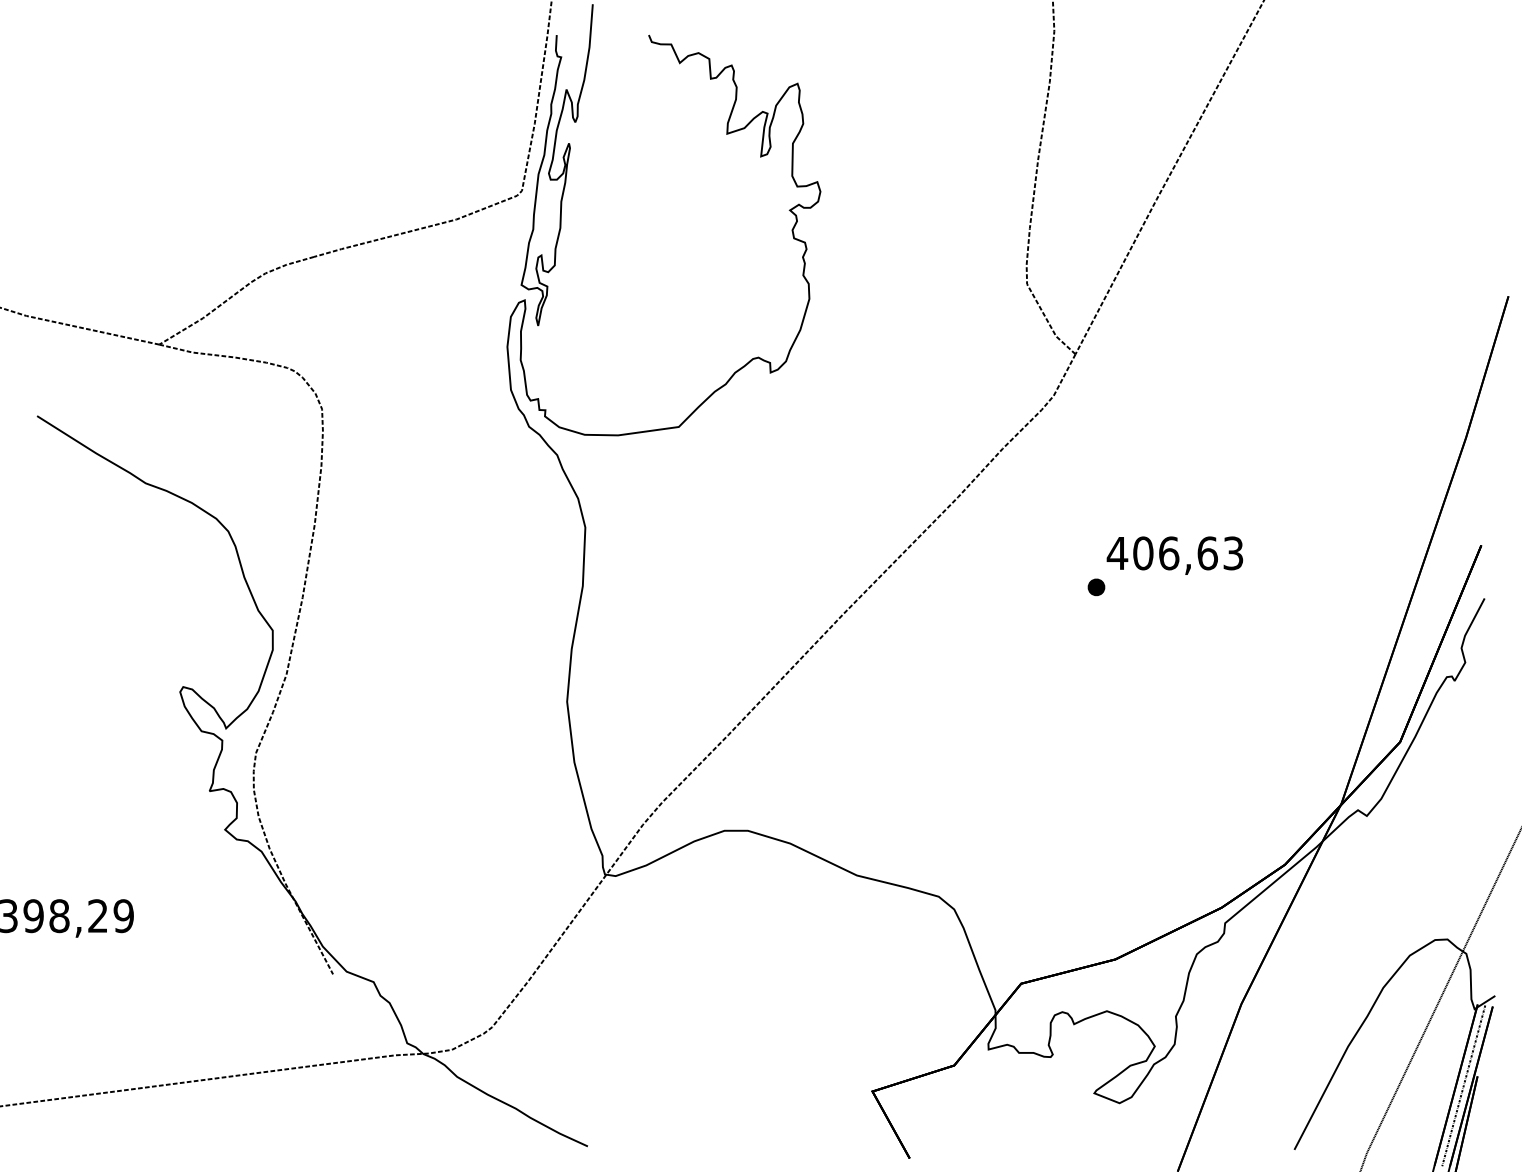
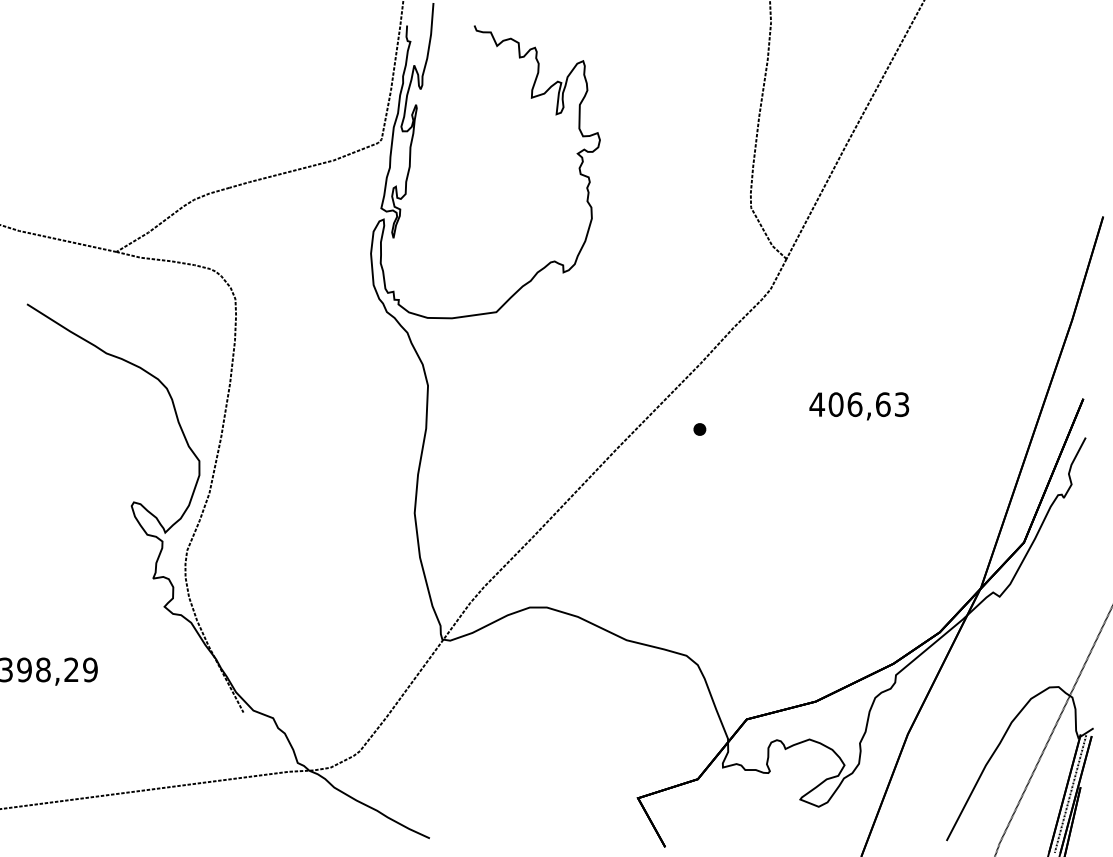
part: (1095, 587) -> (699, 429), moved

